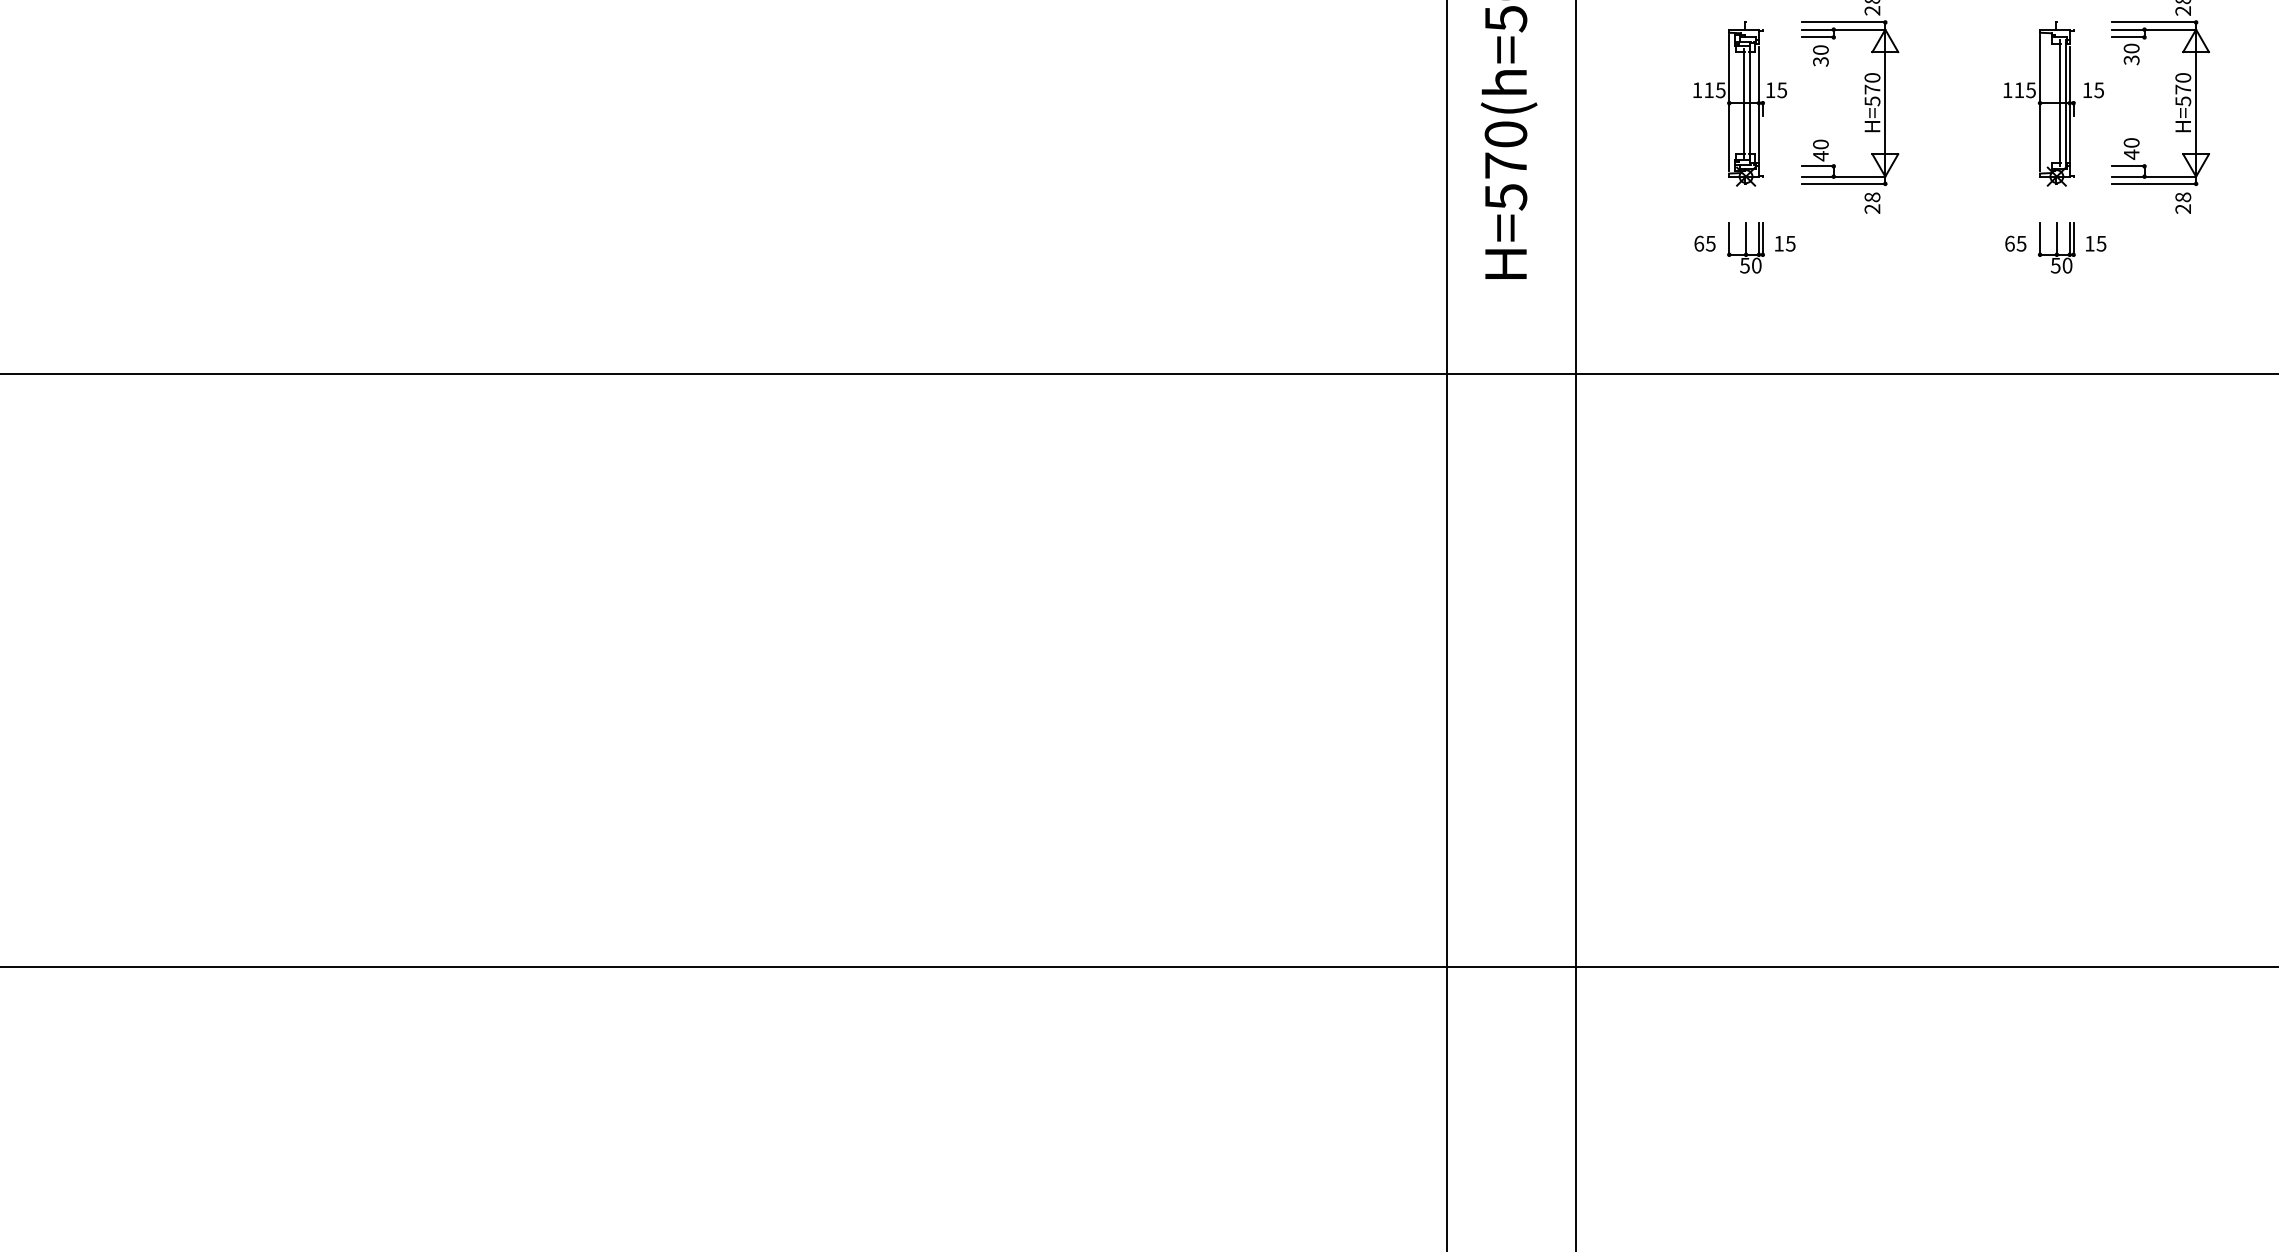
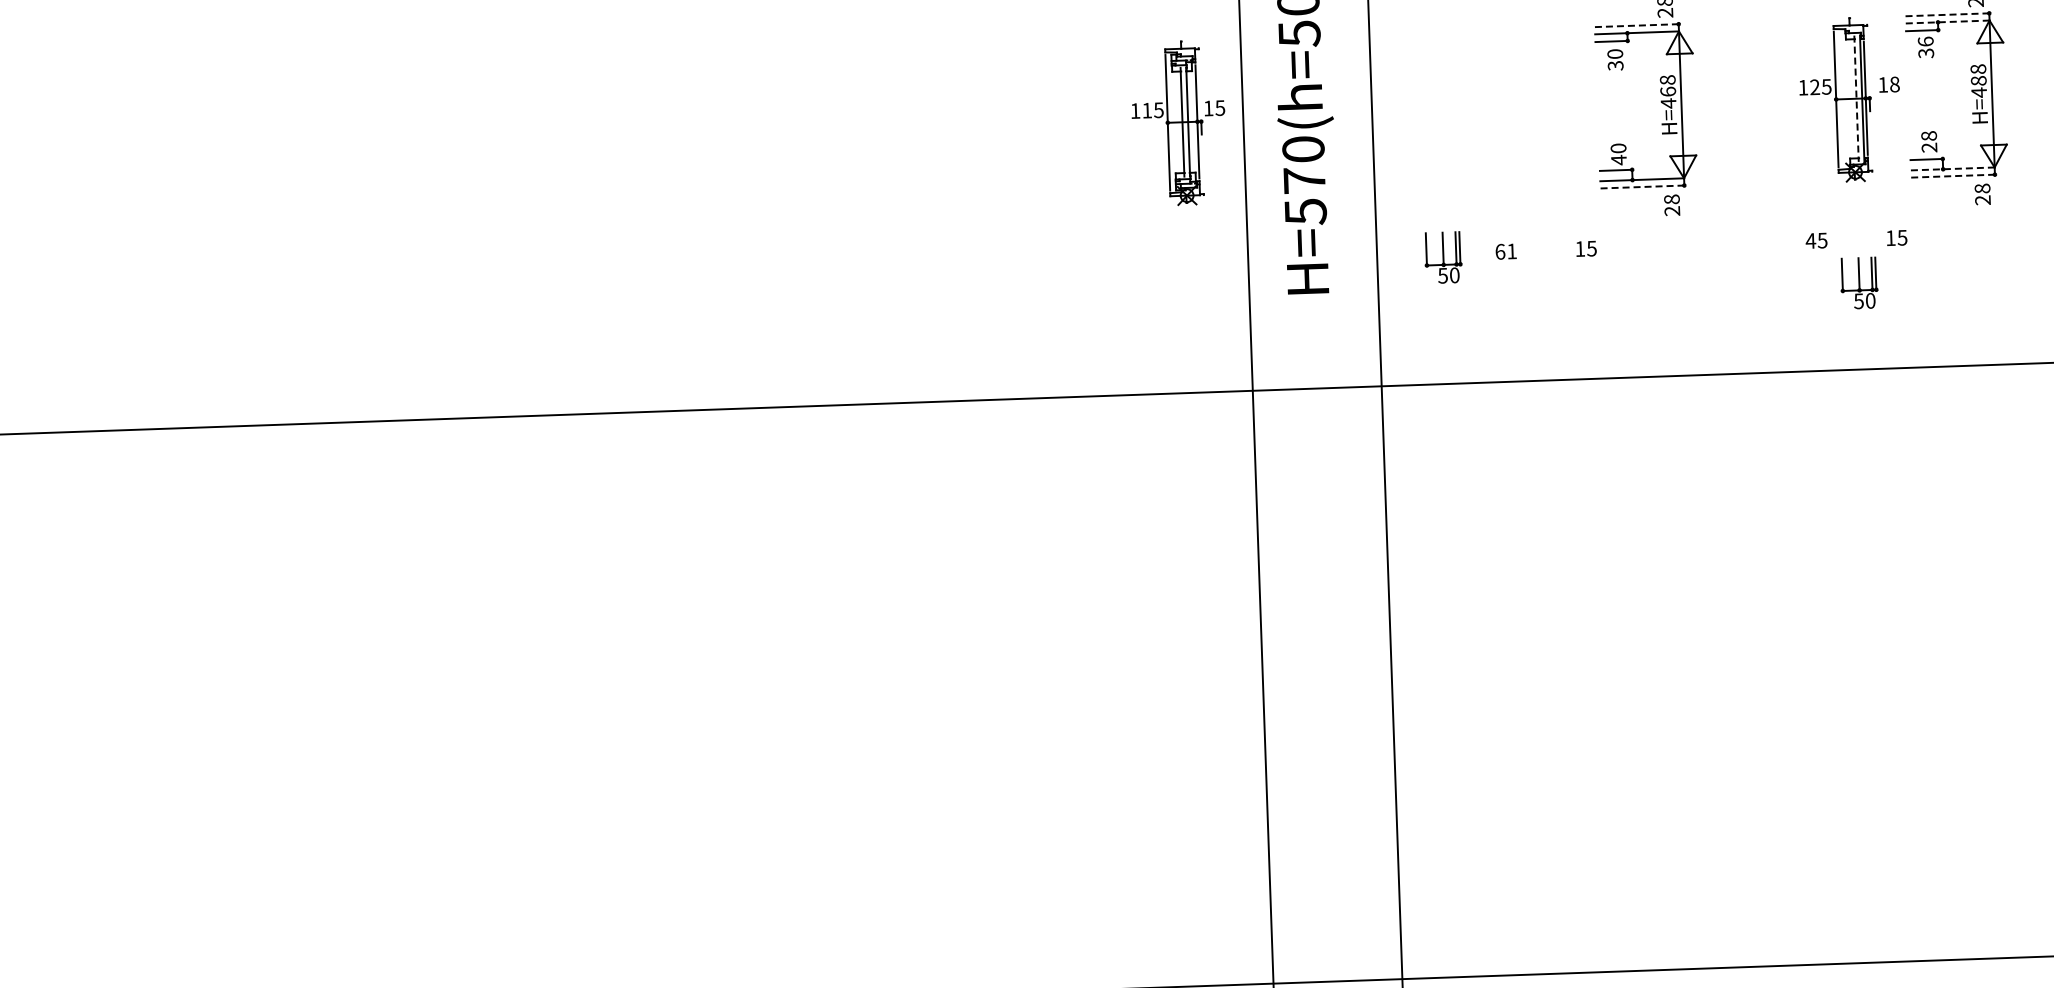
line: (1843, 22) -> (1636, 25), solid -> dashed
line: (2154, 22) -> (1947, 14), solid -> dashed
line: (2154, 29) -> (1947, 21), solid -> dashed
text: (2131, 48) -> (1925, 41), 30 -> 36
text: (1872, 89) -> (1668, 91), H=570 -> H=468
text: (2019, 89) -> (1815, 86), 115 -> 125
text: (2183, 89) -> (1979, 80), H=570 -> H=488
text: (2099, 90) -> (1895, 84), 15 -> 18
part: (1739, 103) -> (1178, 122), moved
line: (2060, 103) -> (1856, 99), solid -> dashed
text: (2131, 149) -> (1929, 142), 40 -> 28
line: (2154, 176) -> (1953, 168), solid -> dashed
line: (1843, 183) -> (1642, 186), solid -> dashed
line: (2154, 183) -> (1953, 175), solid -> dashed
text: (1710, 243) -> (1511, 251), 65 -> 61
text: (2009, 243) -> (1810, 240), 65 -> 45
part: (1745, 247) -> (1442, 257), moved
part: (2056, 247) -> (1859, 283), moved

